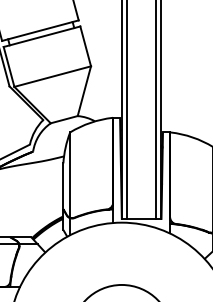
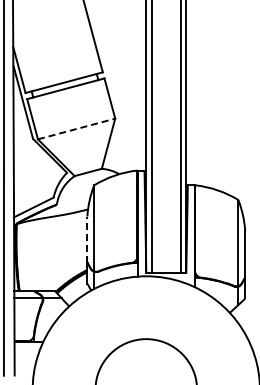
line: (52, 77) -> (76, 129), solid -> dashed
line: (63, 186) -> (87, 239), solid -> dashed

